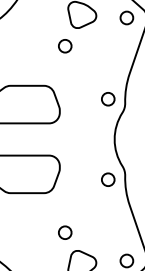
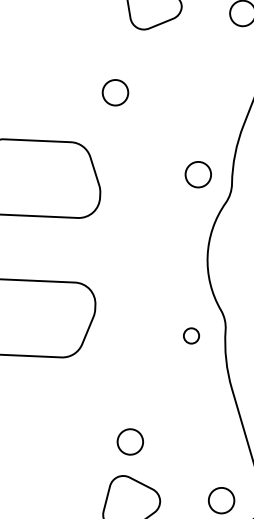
circle: (65, 46) -> (116, 93), moved
circle: (108, 179) -> (191, 335), size x0.6
circle: (65, 232) -> (130, 441), moved

